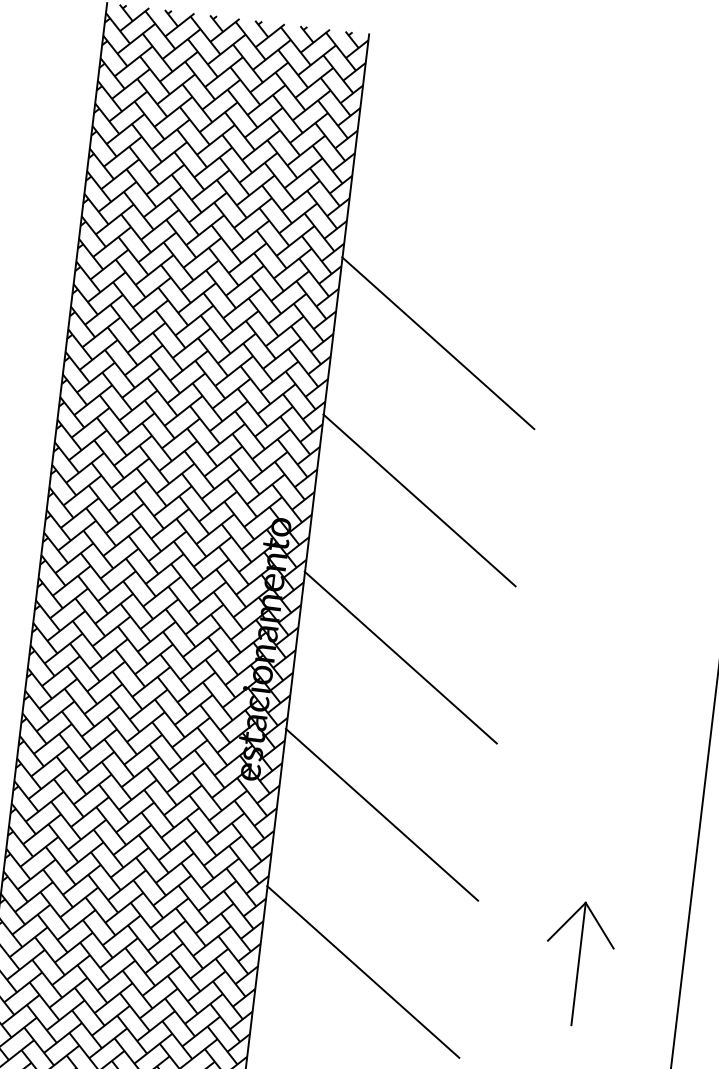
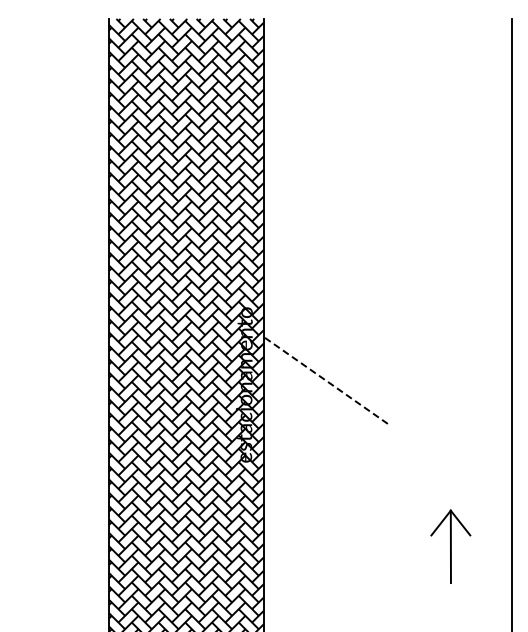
line: (437, 341) -> (325, 193), removed
line: (419, 498) -> (325, 286), removed
line: (400, 657) -> (325, 380), solid -> dashed
line: (381, 814) -> (325, 473), removed
line: (362, 971) -> (325, 566), removed

